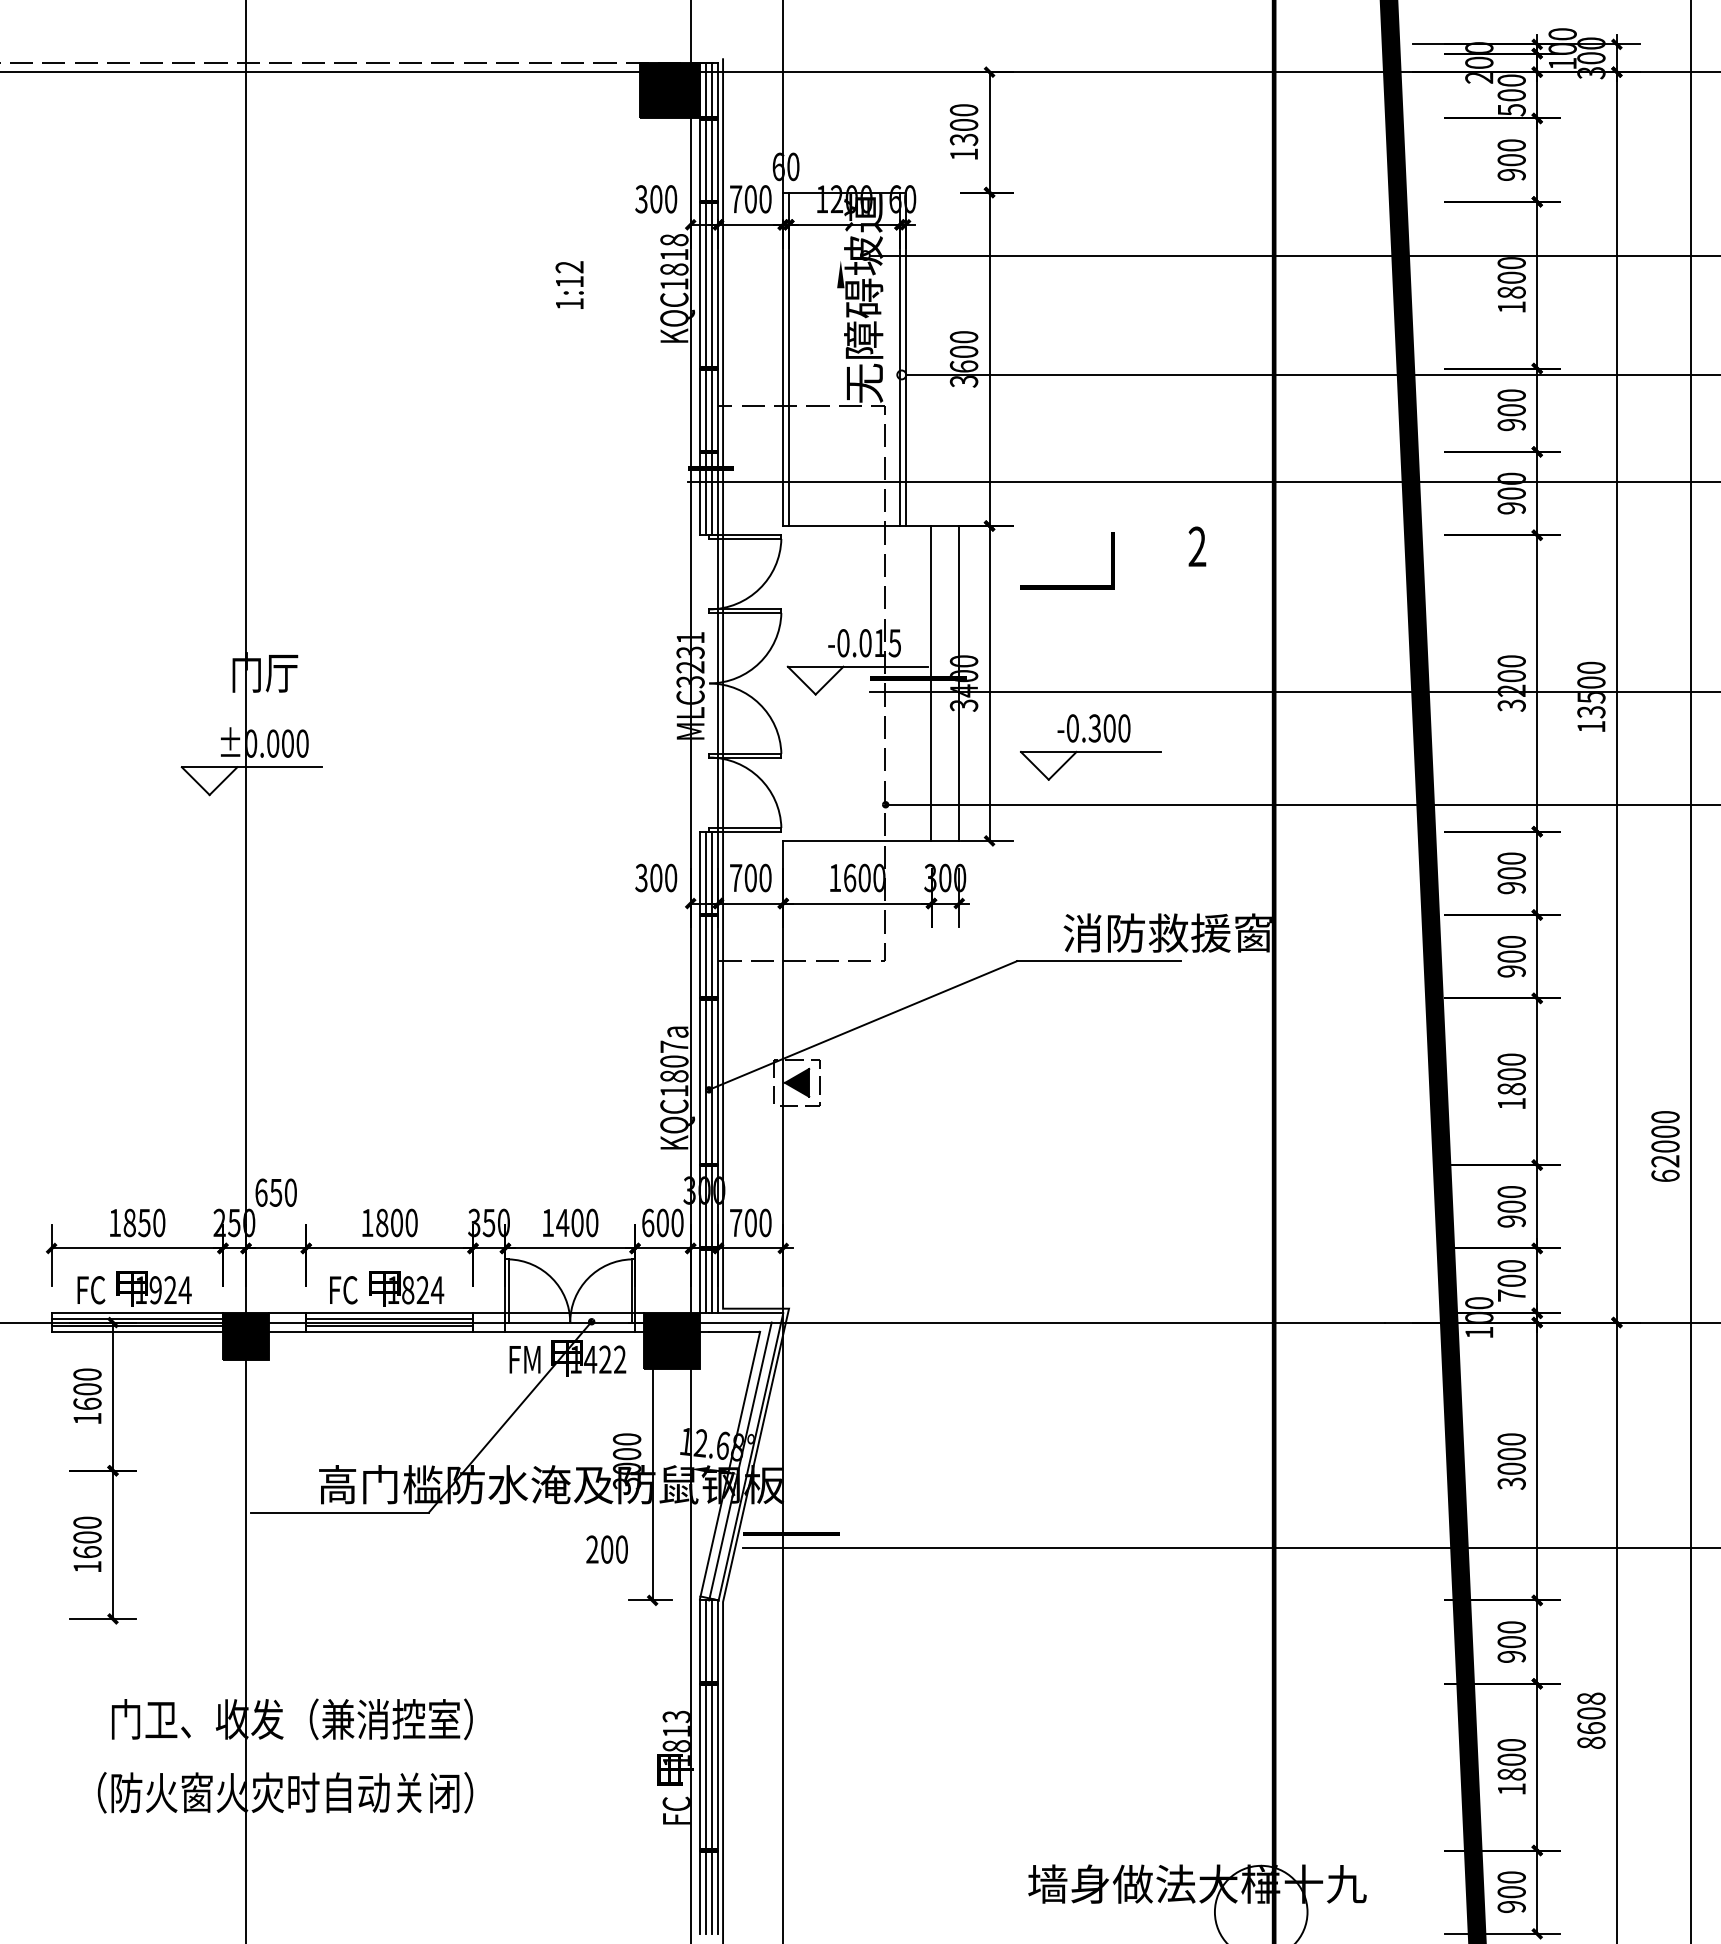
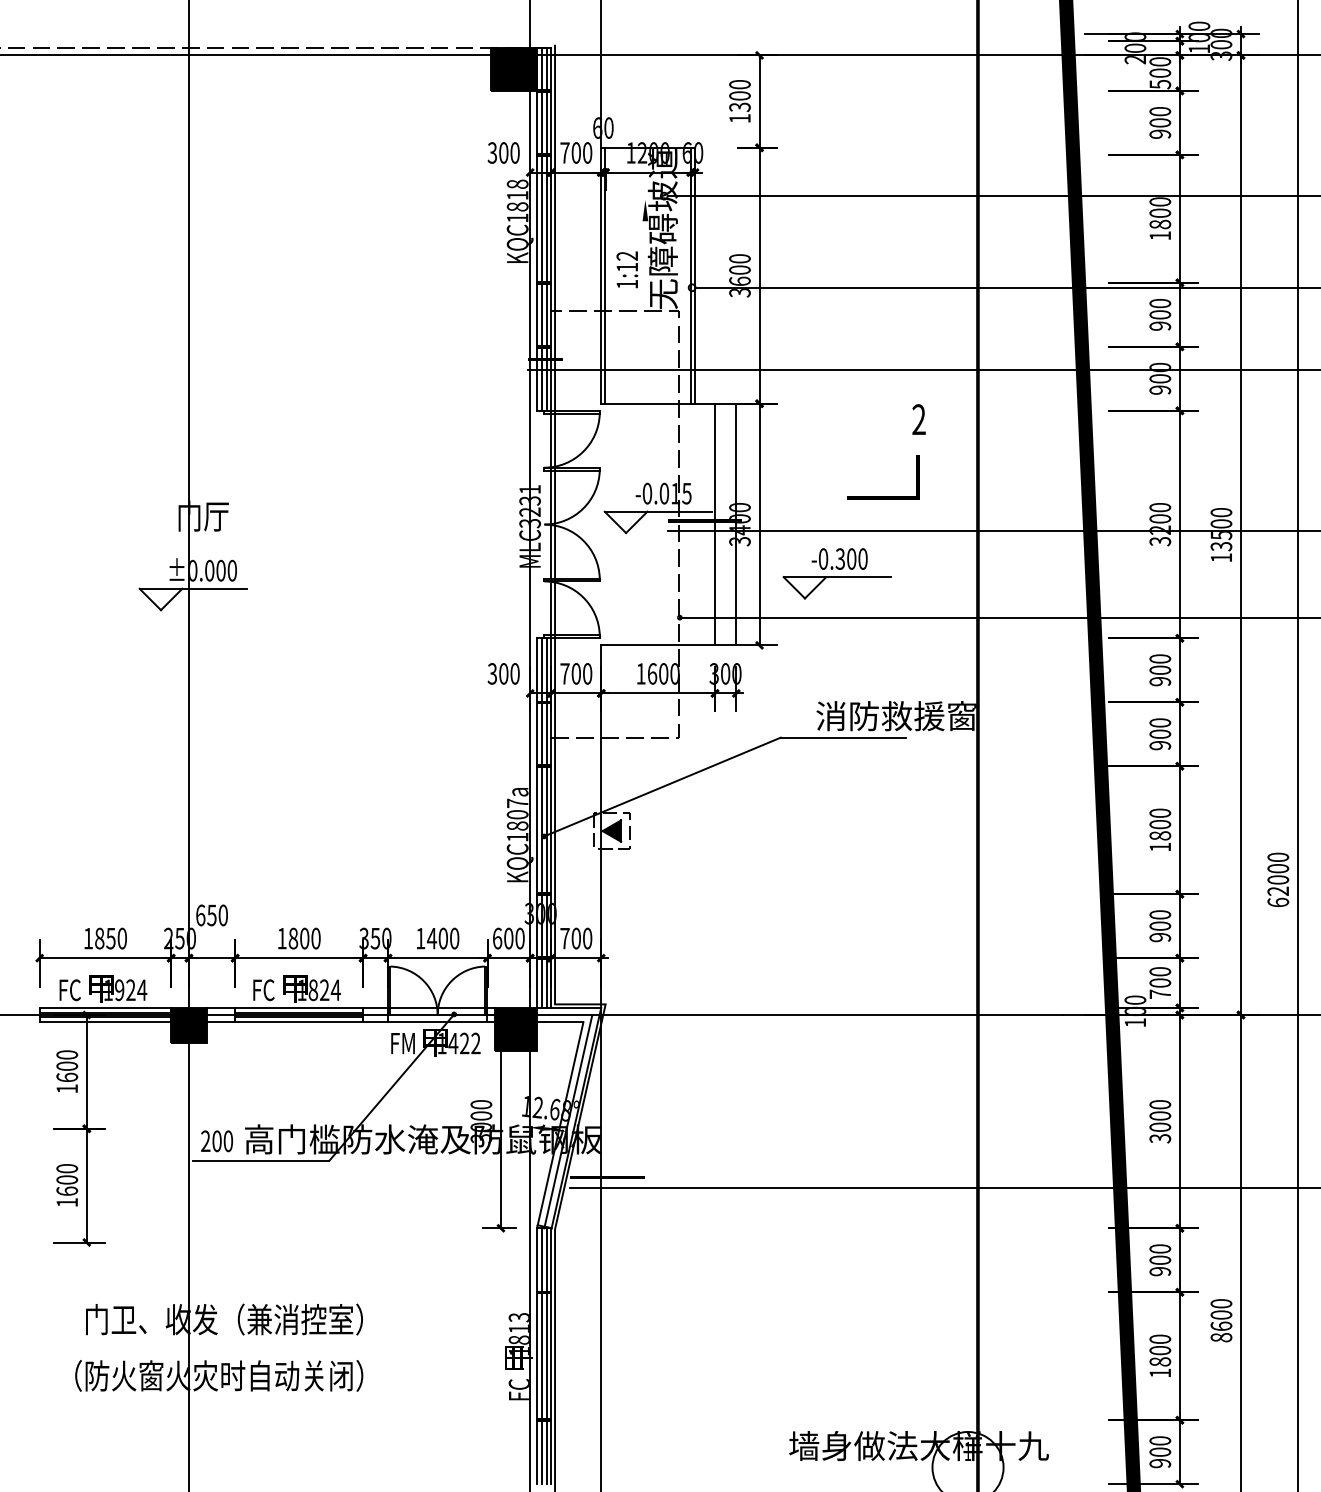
text: (569, 284) -> (627, 269), moved
line: (1067, 585) -> (883, 496), moved
text: (606, 1549) -> (216, 1141), moved
text: (1591, 1698) -> (1221, 1303), 8608 -> 8600

